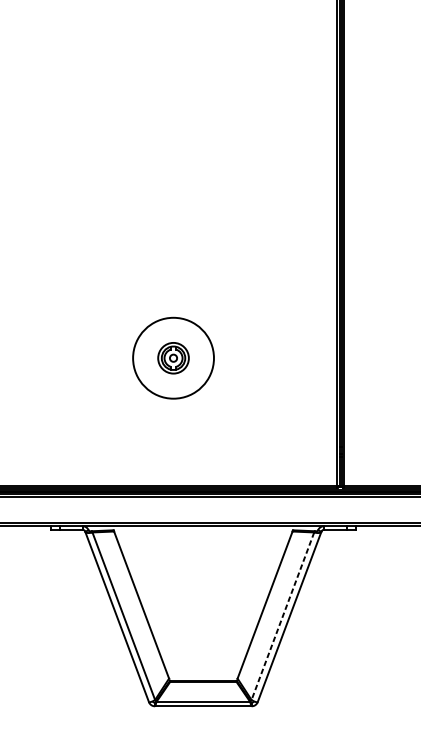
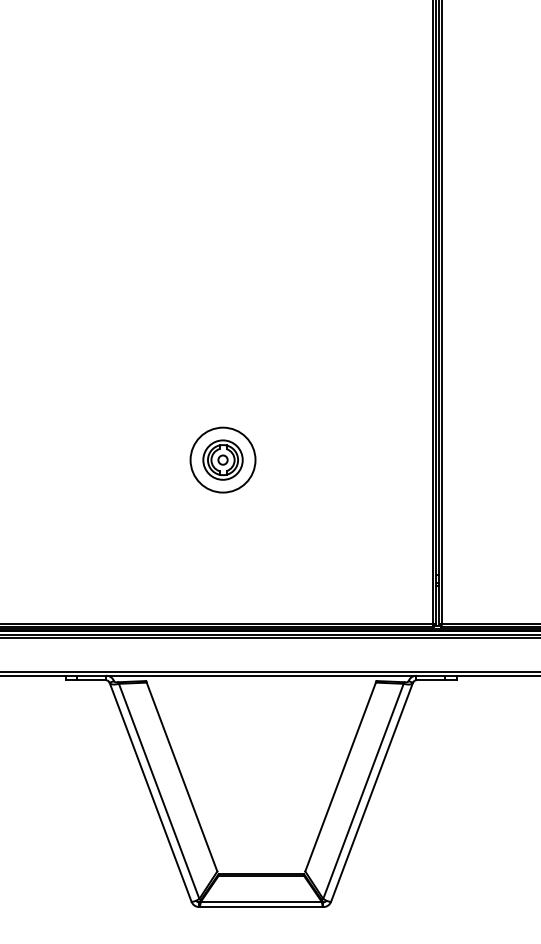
circle: (173, 357) -> (222, 459), size x0.62
line: (282, 616) -> (363, 791), dashed -> solid

